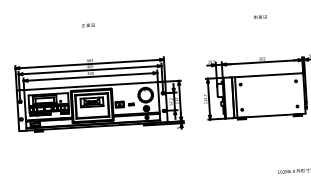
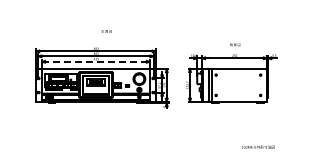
text: (260, 16) -> (235, 44), moved
text: (88, 25) -> (106, 31), moved
line: (89, 76) -> (95, 61), solid -> dashed

